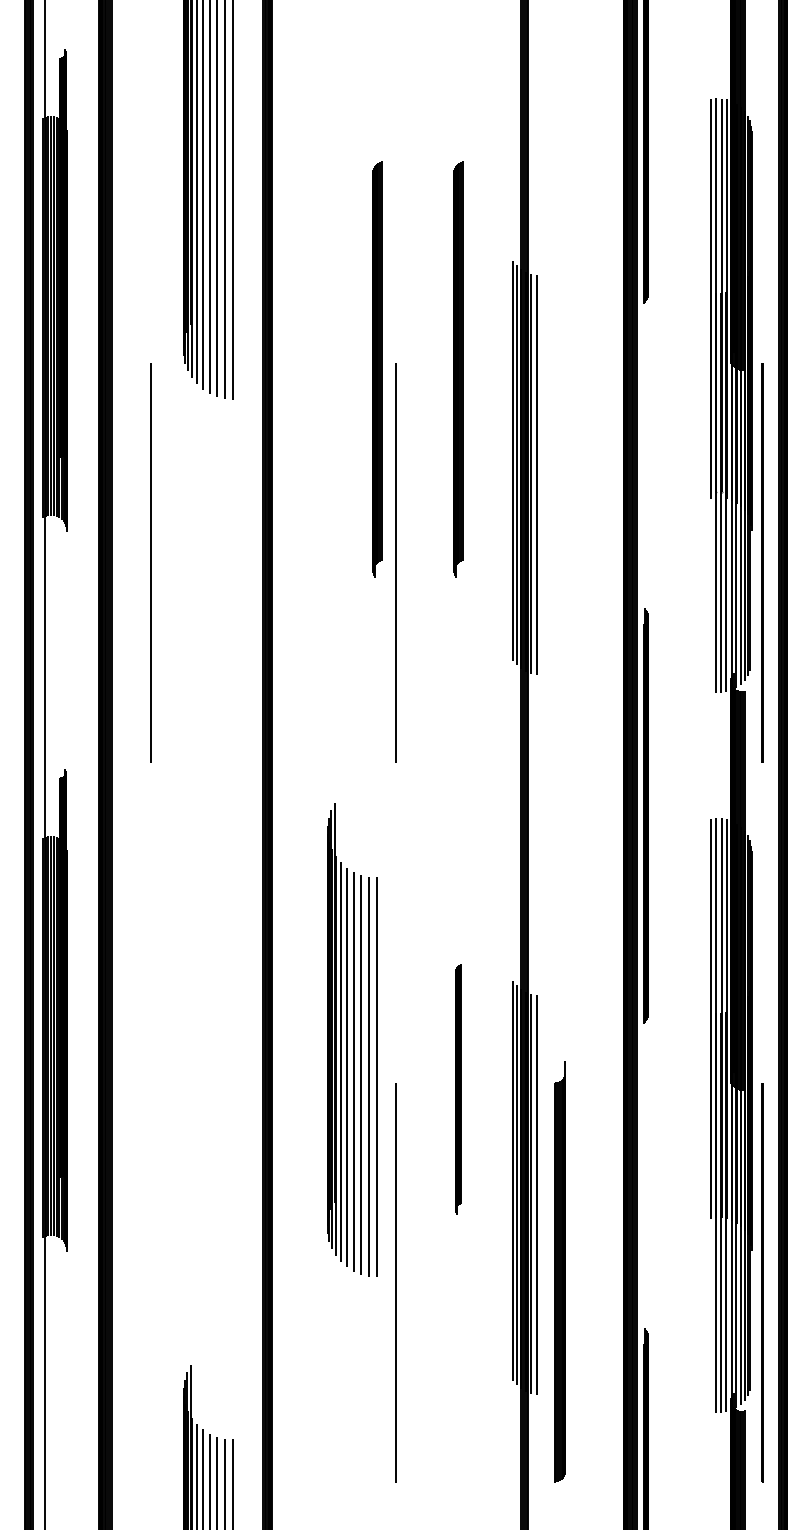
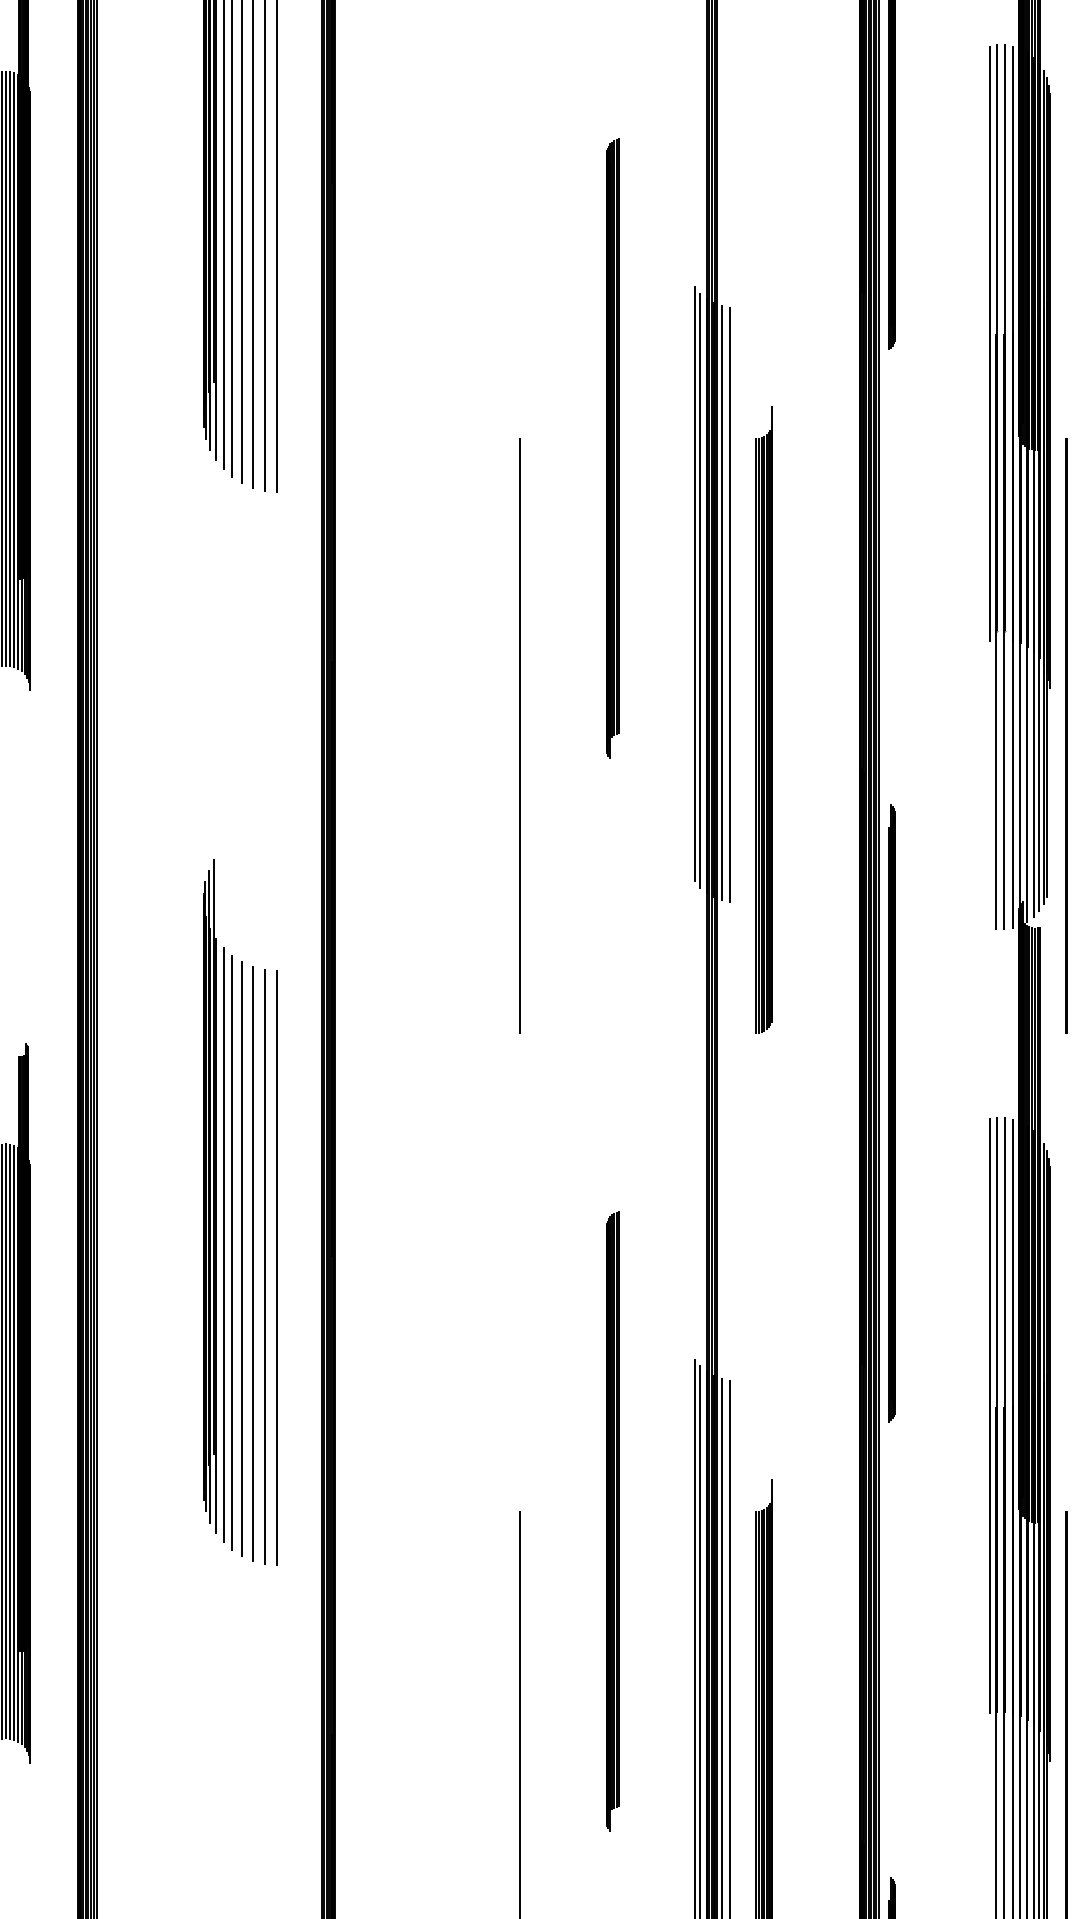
part: (377, 369) -> (492, 448), removed
part: (559, 551) -> (763, 719), added
line: (150, 562) -> (154, 735), removed
part: (352, 1039) -> (240, 1211), moved
part: (458, 1089) -> (613, 1521), size x1.67

